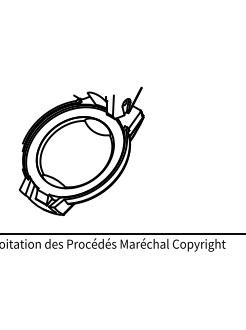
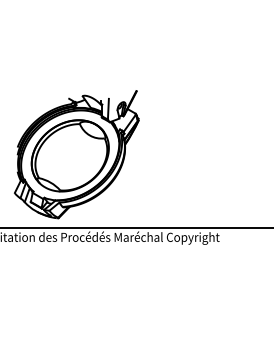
part: (81, 151) -> (76, 154), moved

